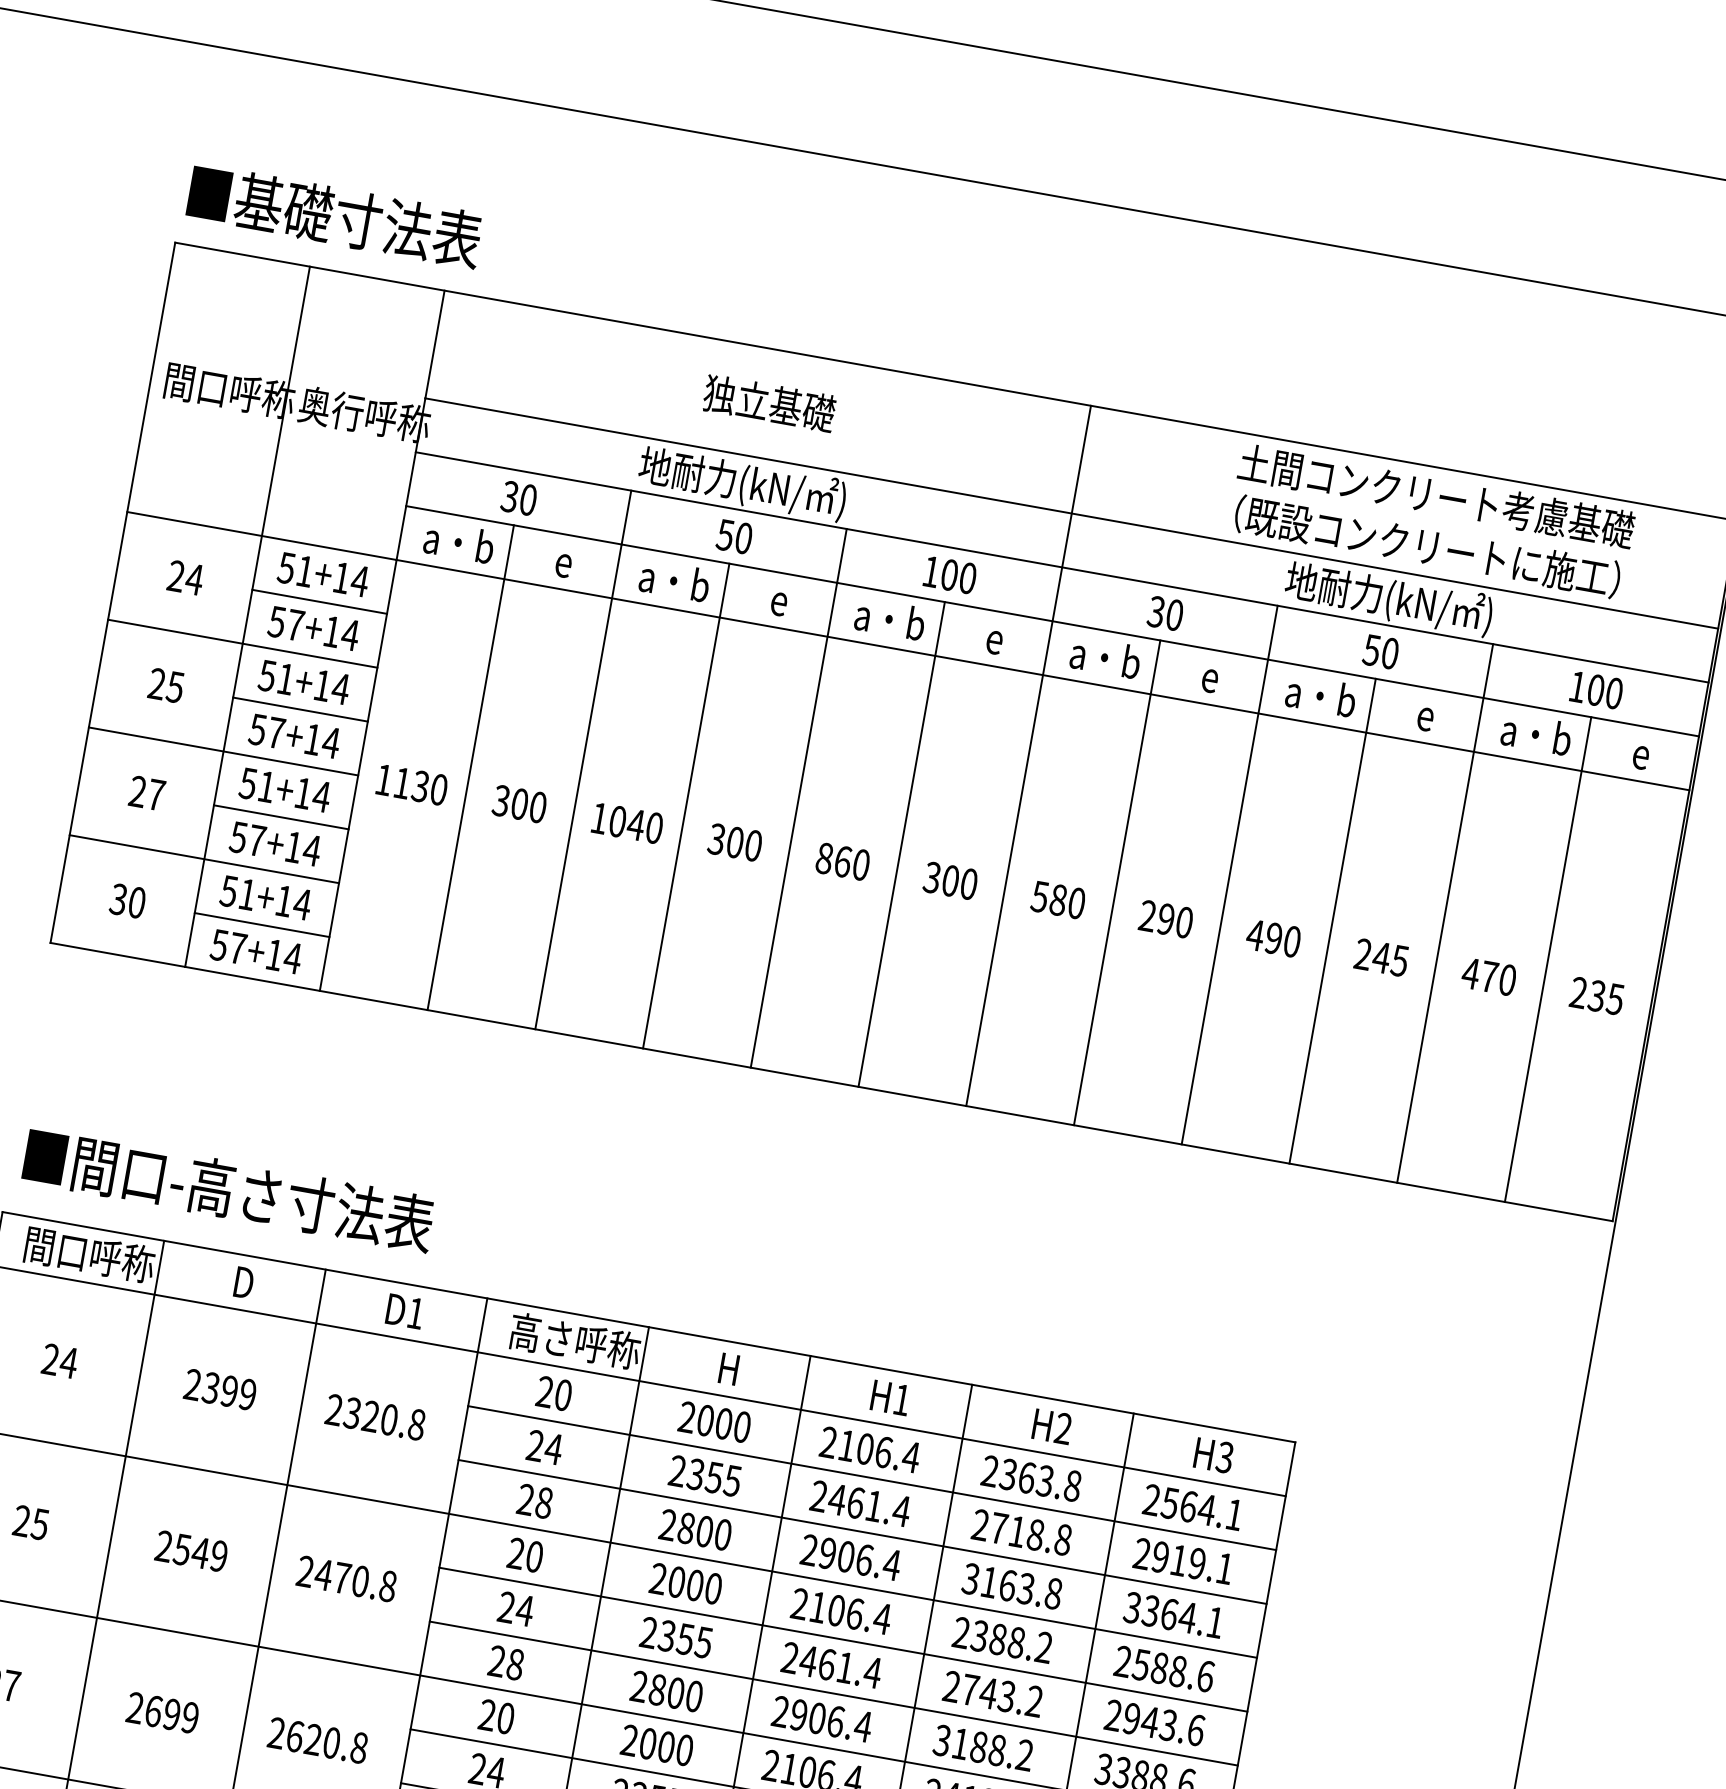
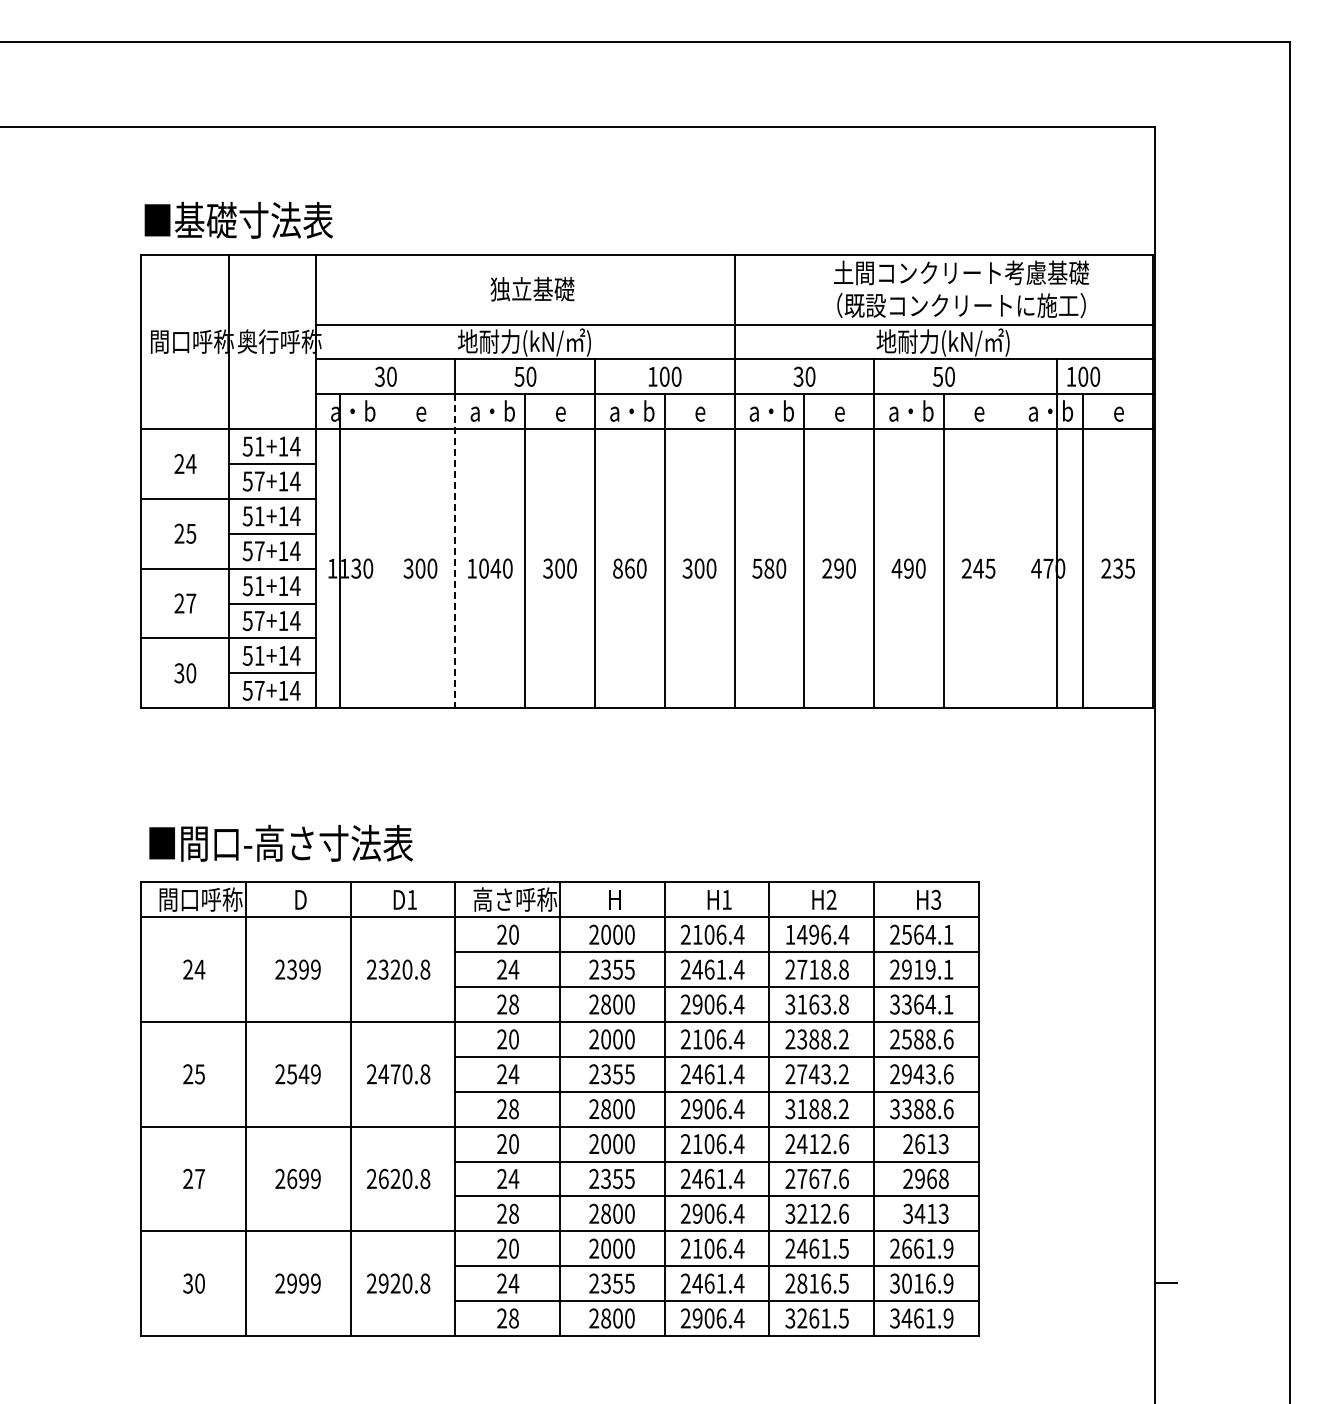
line: (470, 768) -> (339, 551), moved
line: (578, 787) -> (455, 551), solid -> dashed
line: (1445, 912) -> (1056, 533), moved
text: (1032, 1478) -> (817, 934), 2363.8 -> 1496.4

